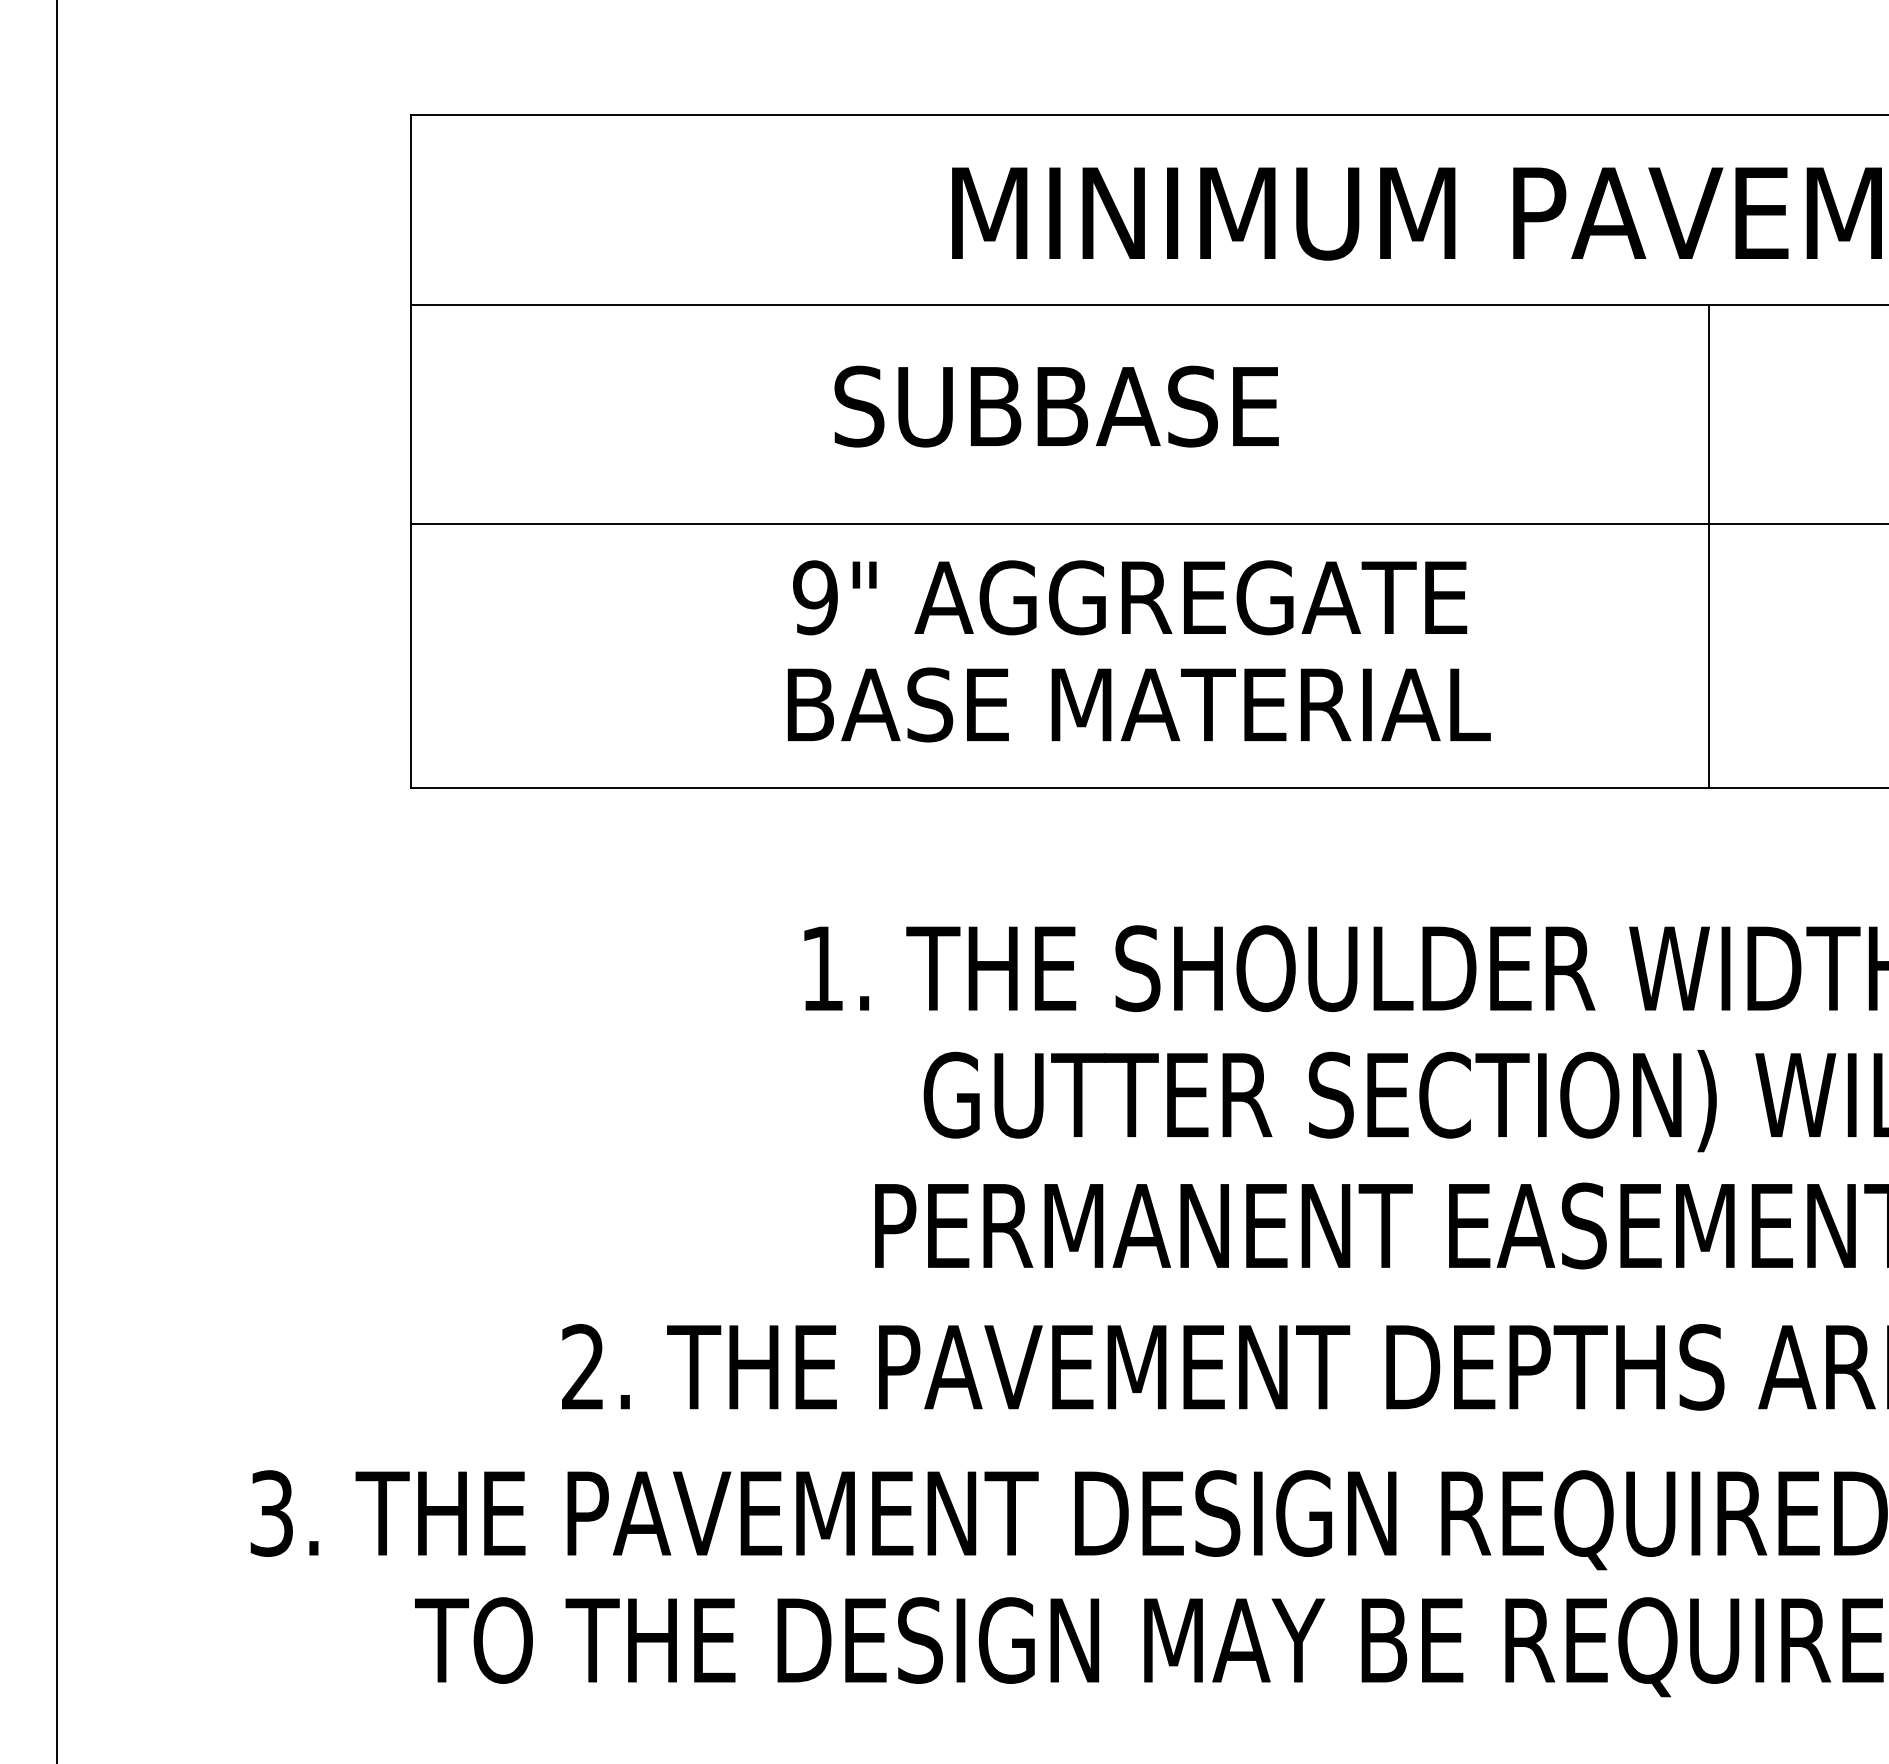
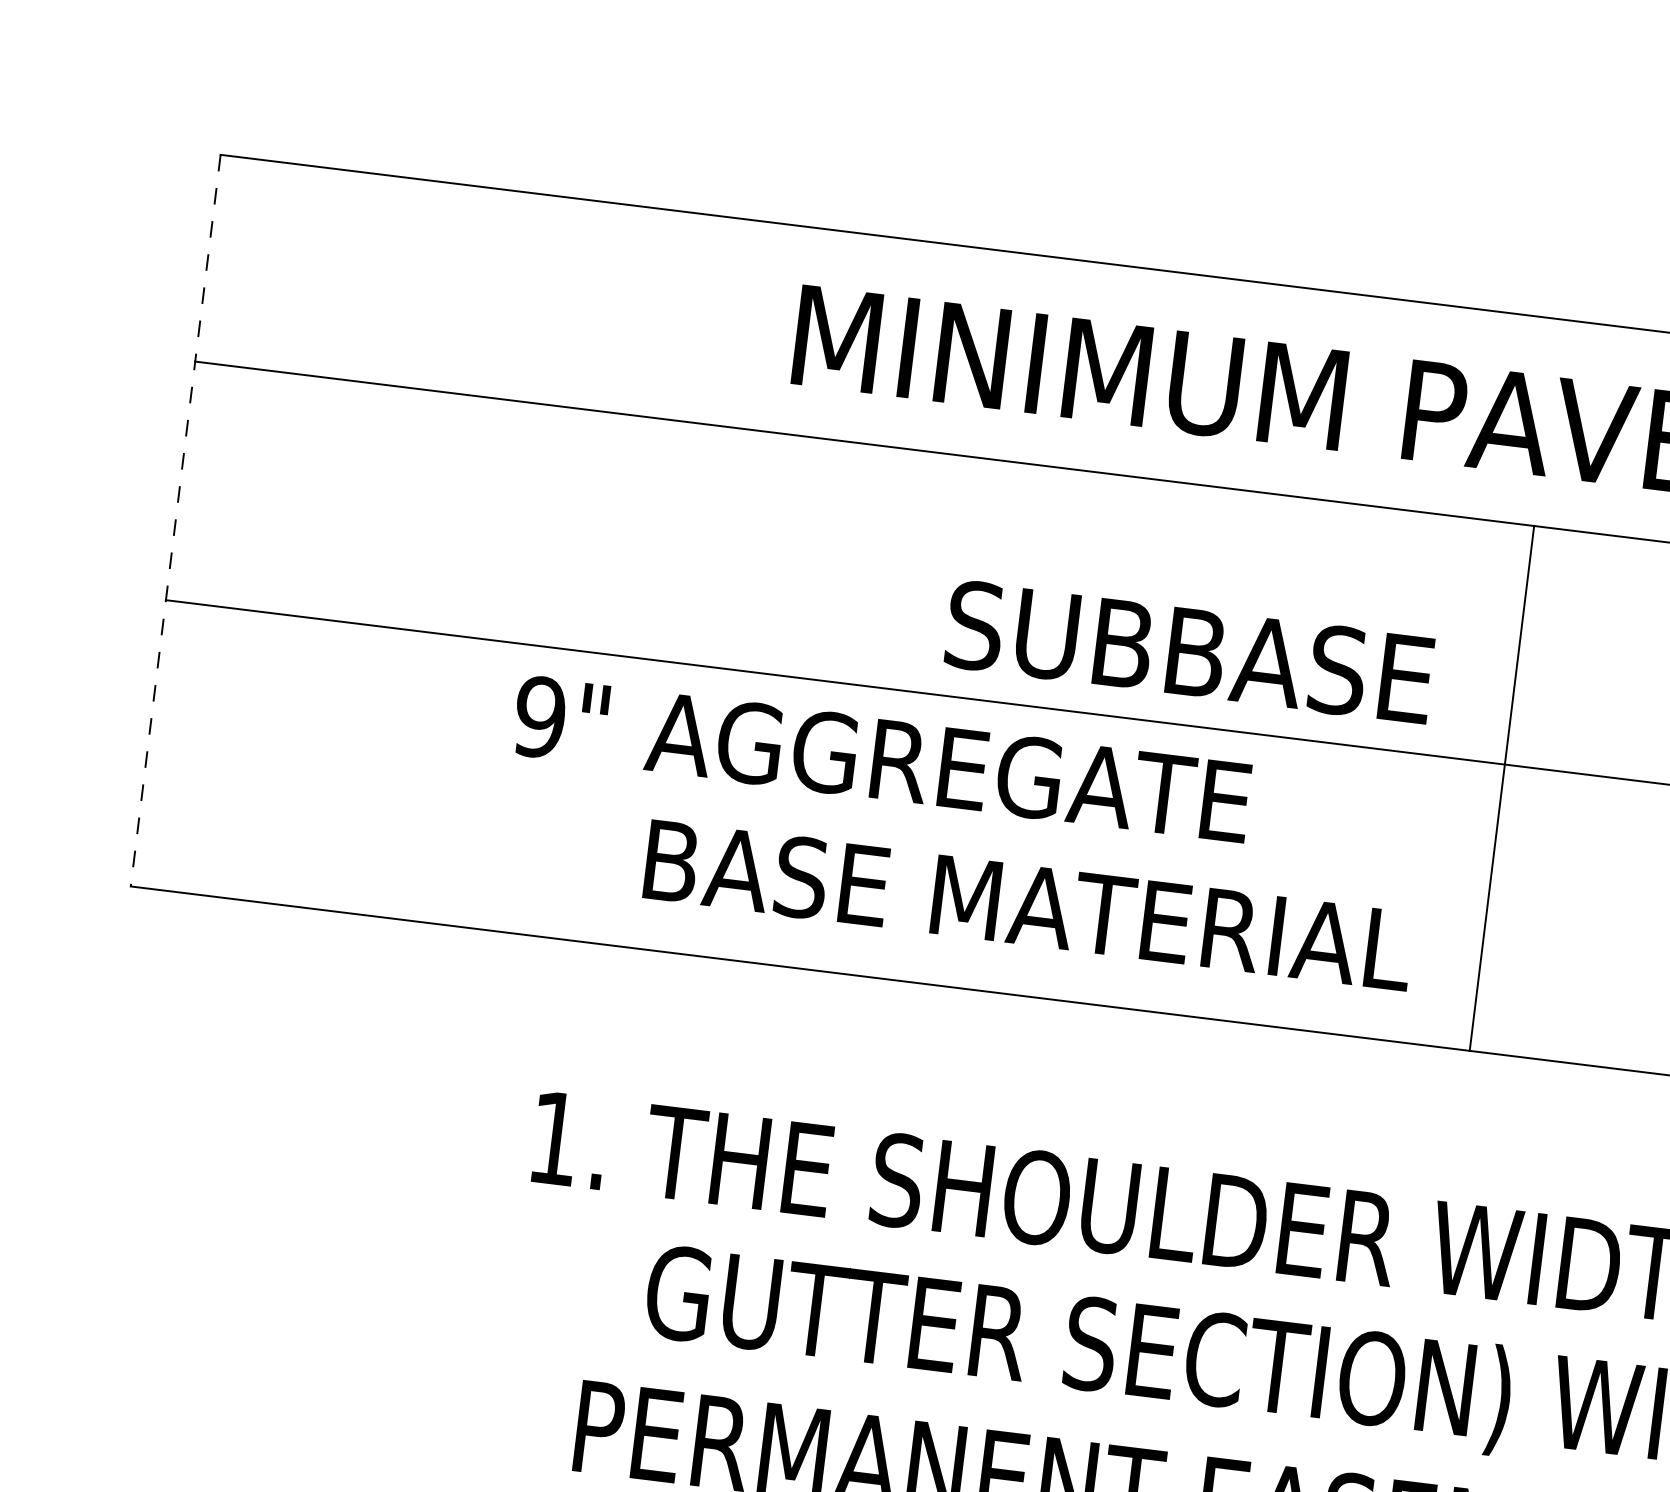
text: (1056, 406) -> (1189, 652), moved
line: (410, 451) -> (175, 520), solid -> dashed
line: (1708, 546) -> (1501, 788), moved
text: (1130, 597) -> (882, 759), moved
text: (1138, 704) -> (1028, 904), moved

